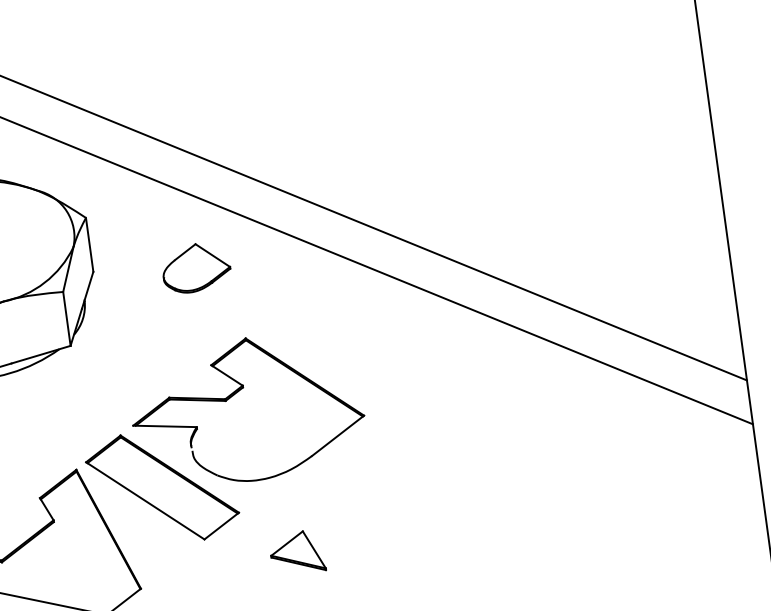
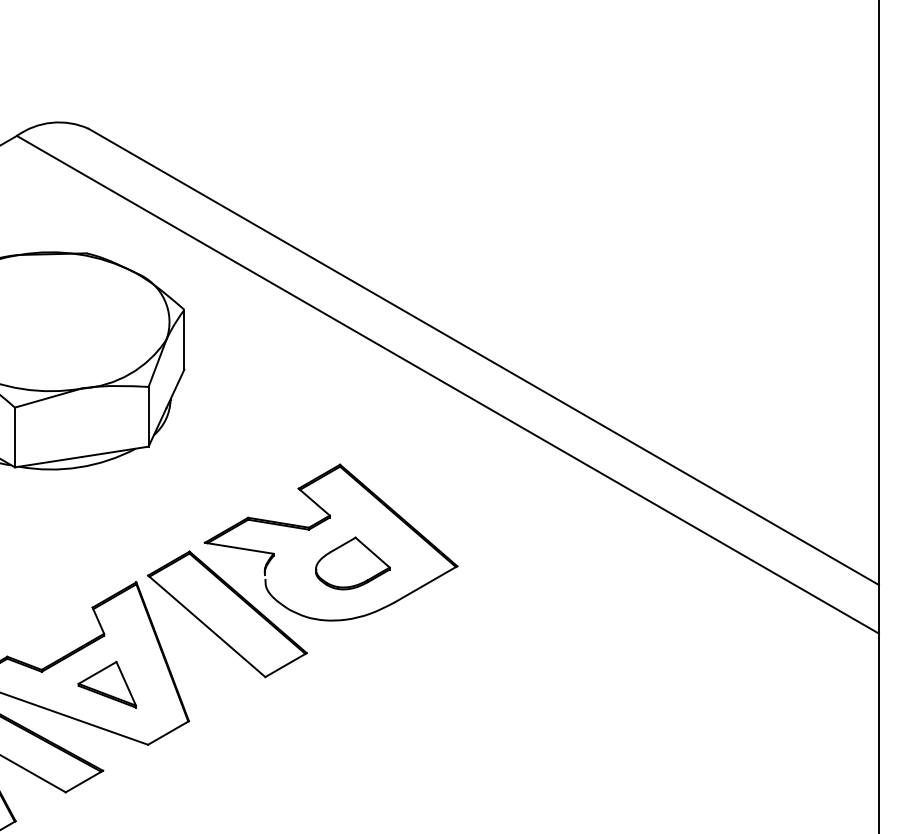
part: (195, 267) -> (352, 563), moved
part: (297, 552) -> (107, 684), moved

